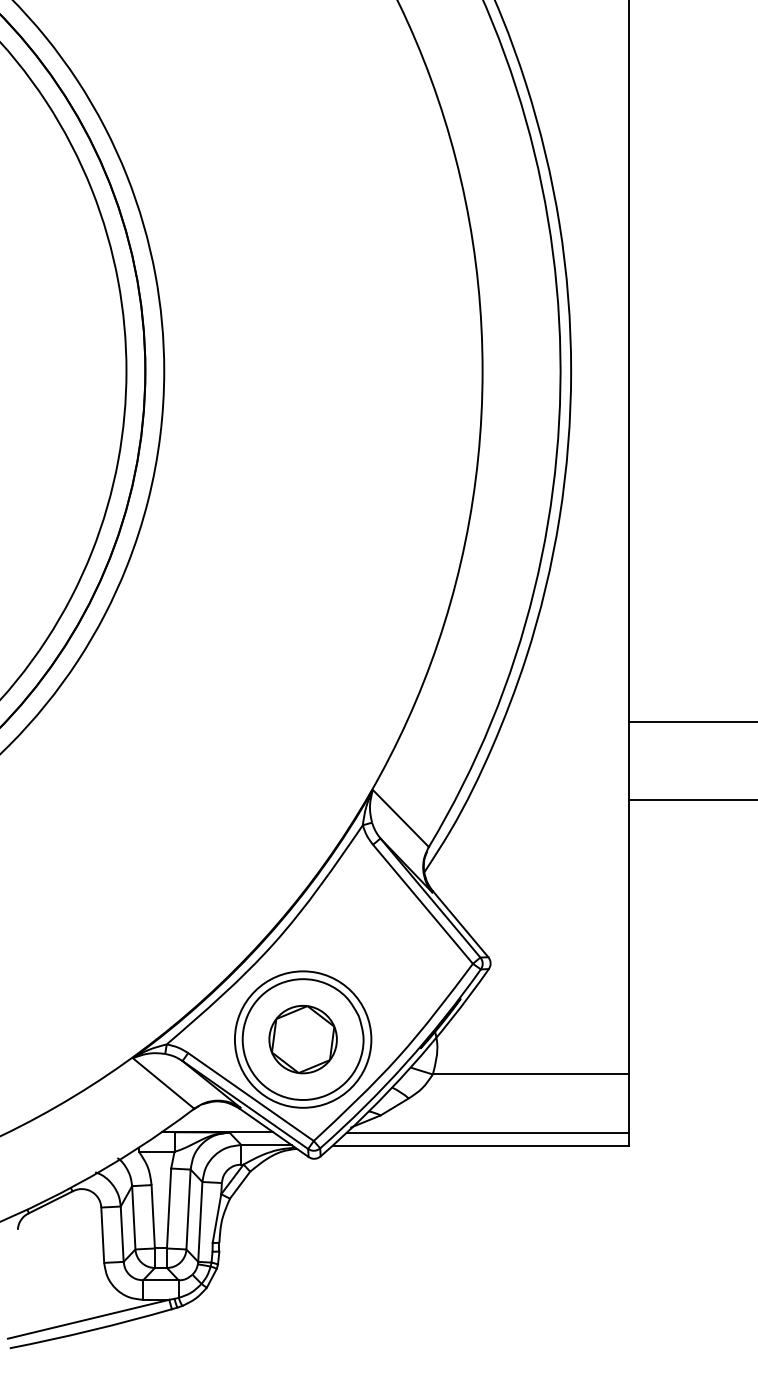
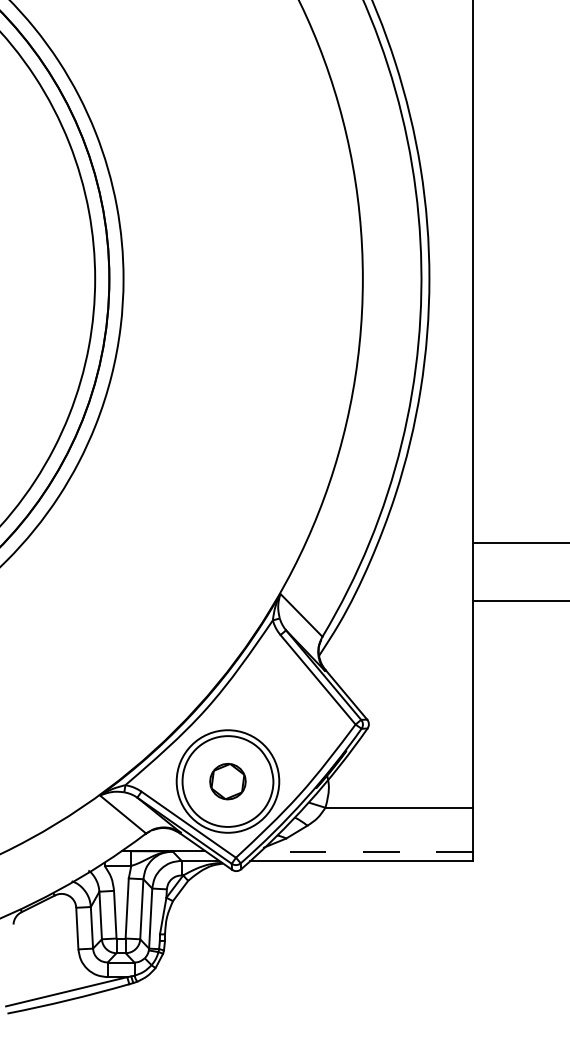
part: (302, 1039) -> (227, 781), size x0.7
line: (487, 1132) -> (366, 851), solid -> dashed

